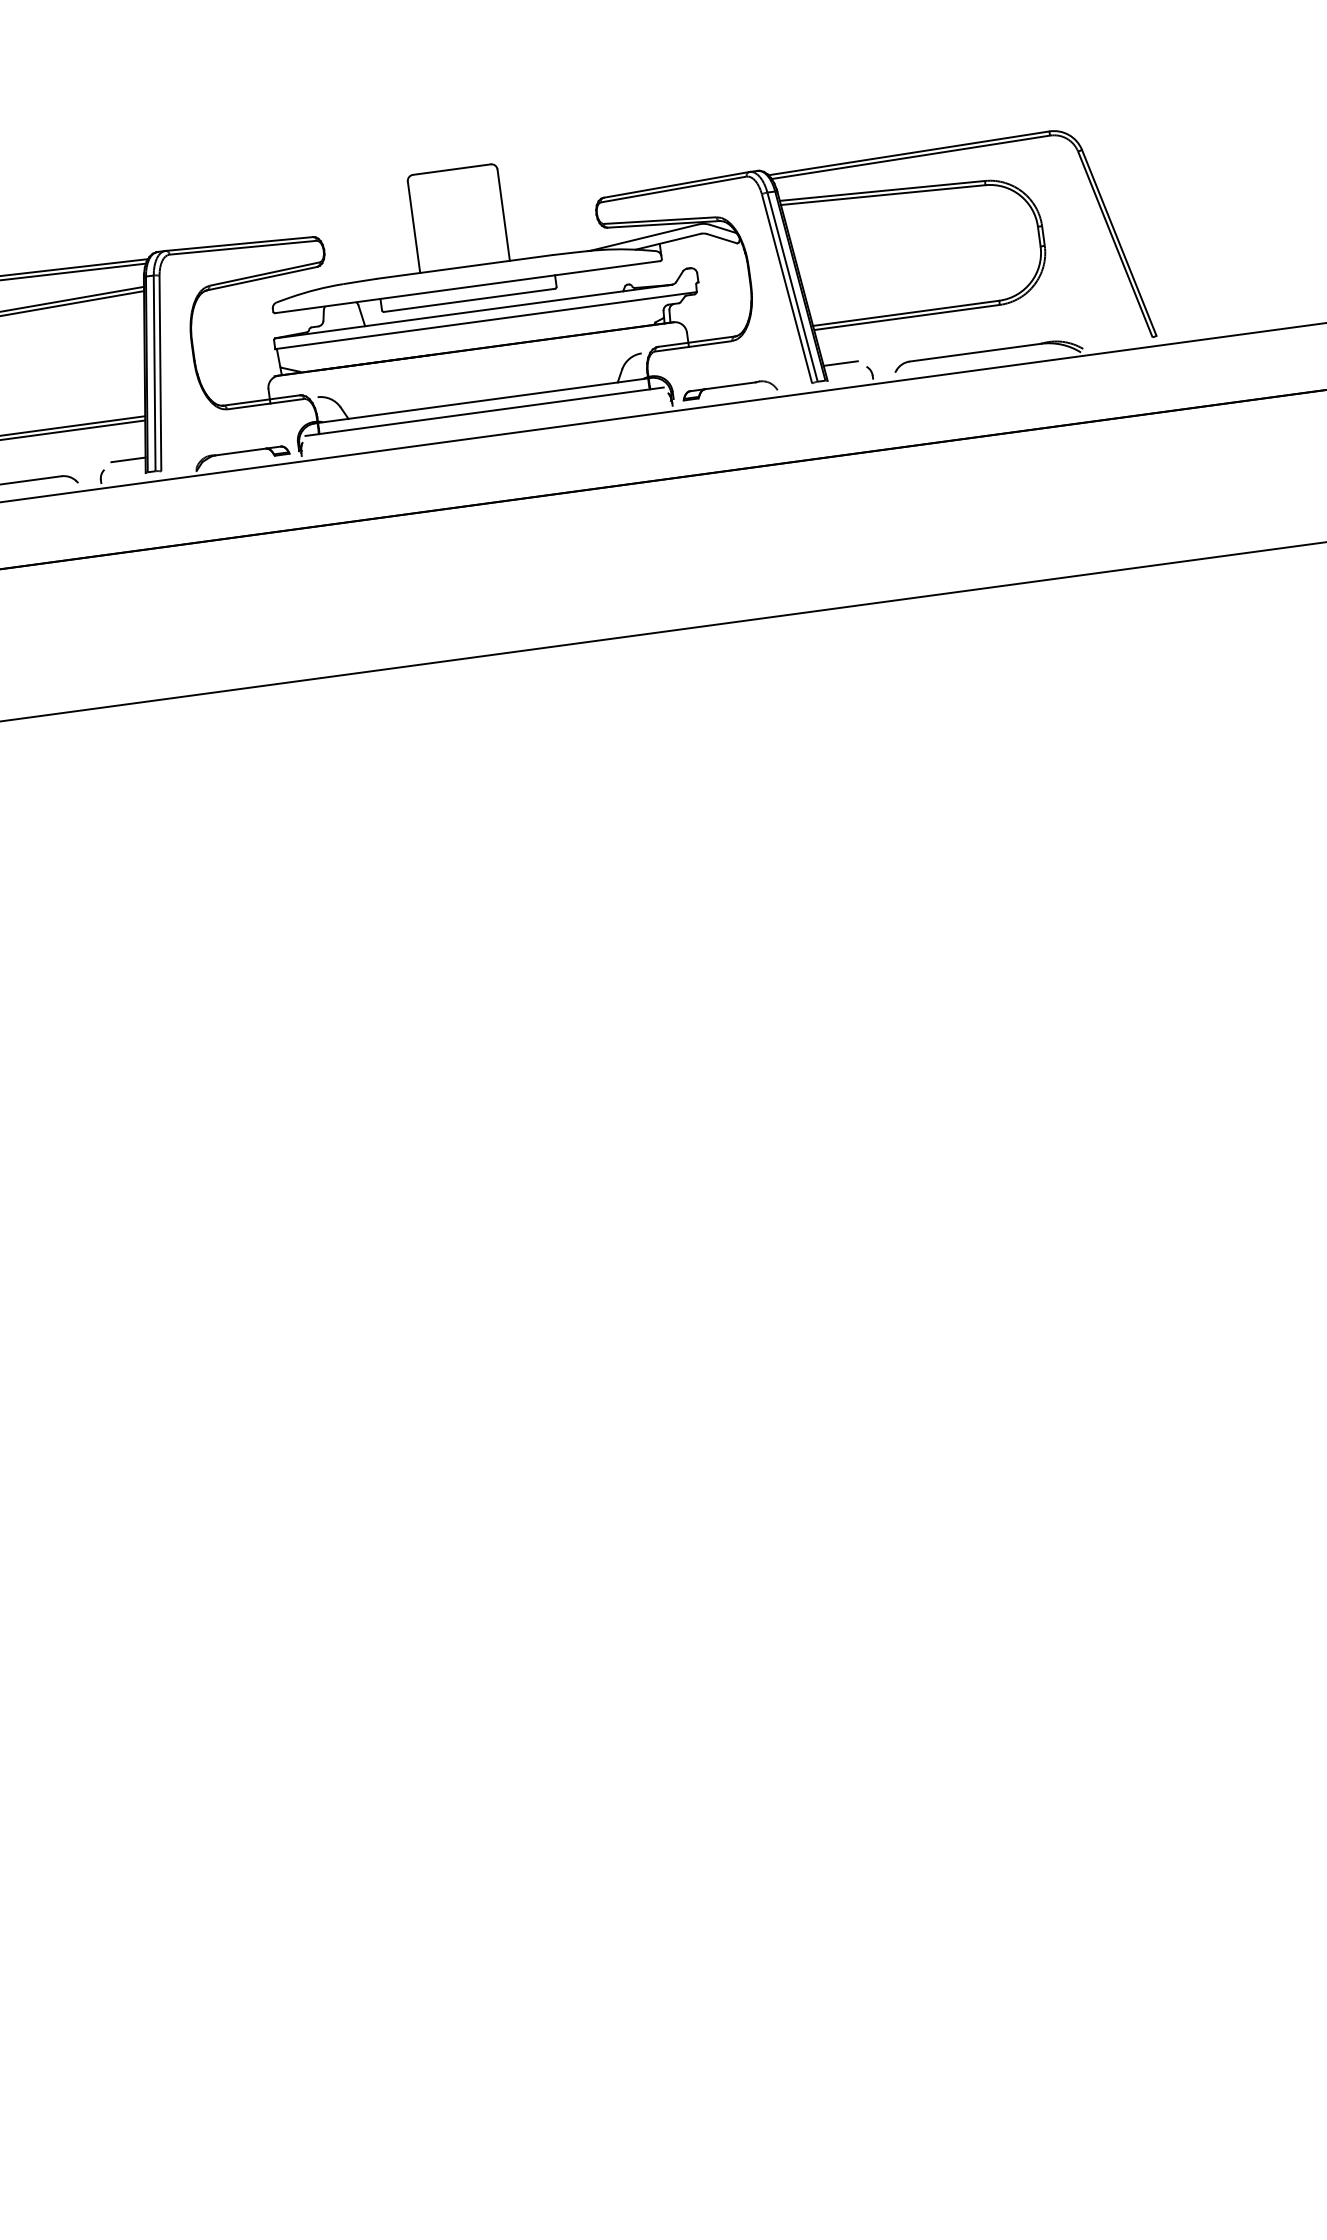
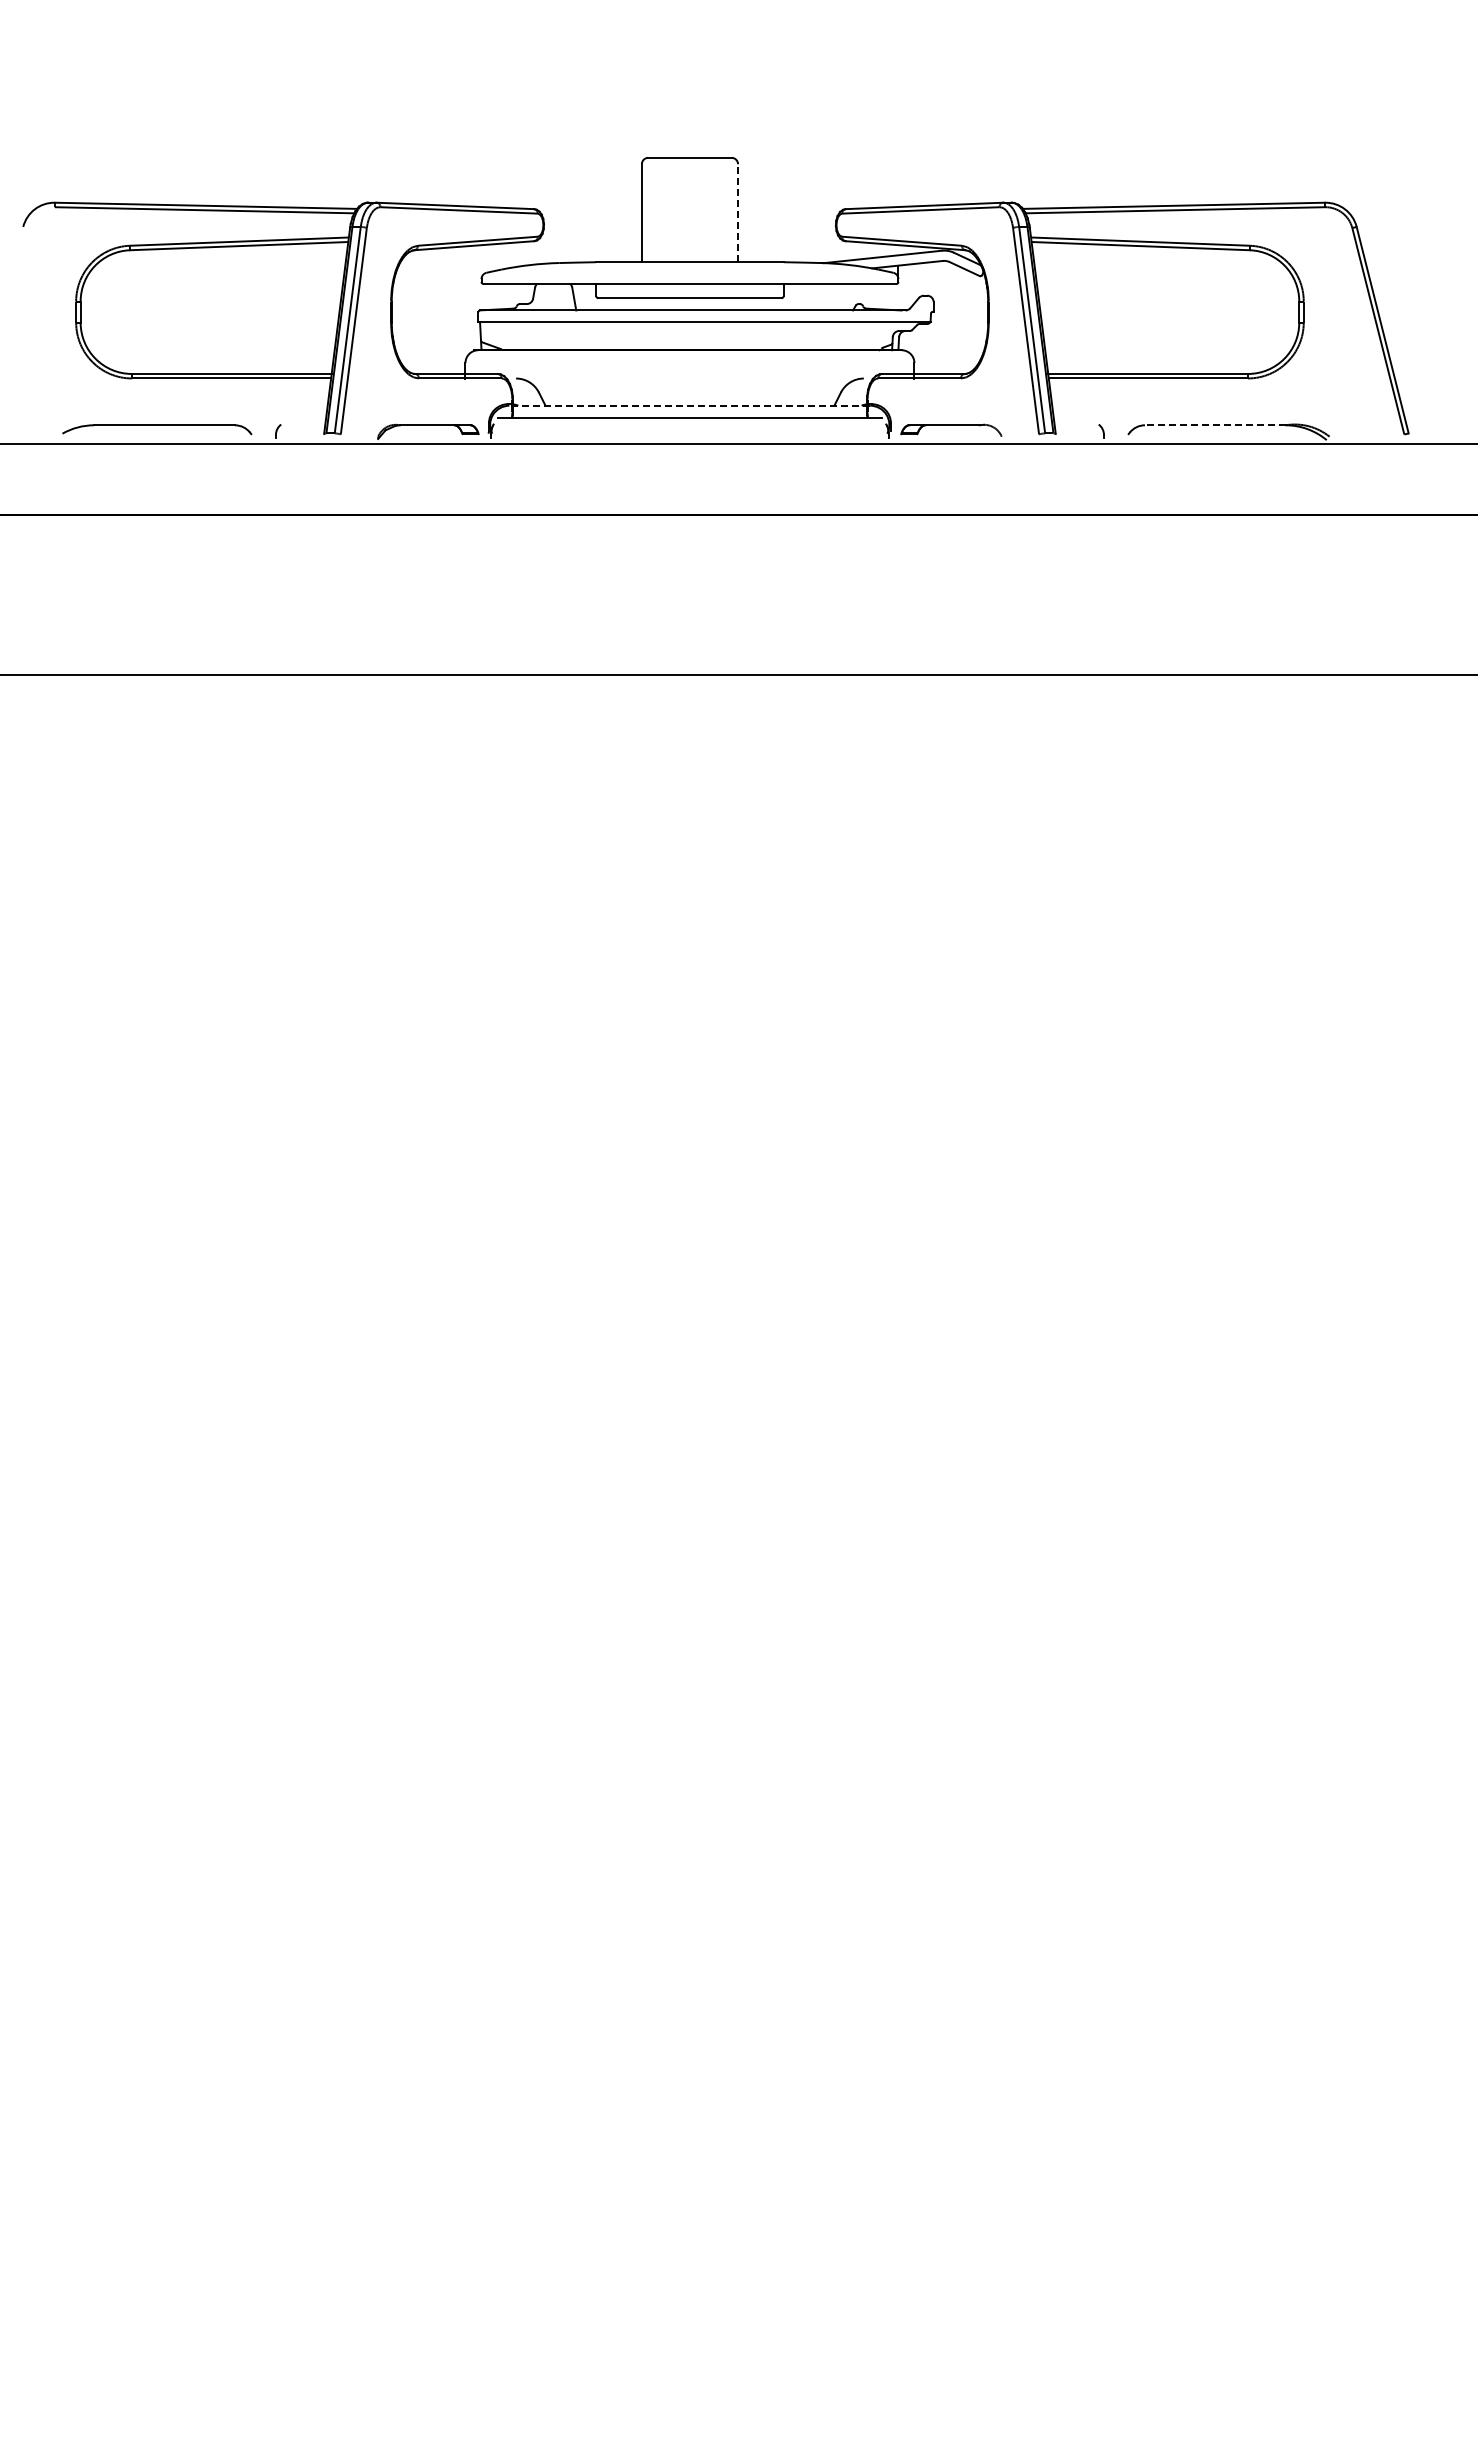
line: (504, 215) -> (738, 213), solid -> dashed
line: (974, 353) -> (1214, 425), solid -> dashed
line: (840, 363) -> (1071, 417), removed
line: (481, 400) -> (688, 405), solid -> dashed
line: (128, 459) -> (307, 417), removed

